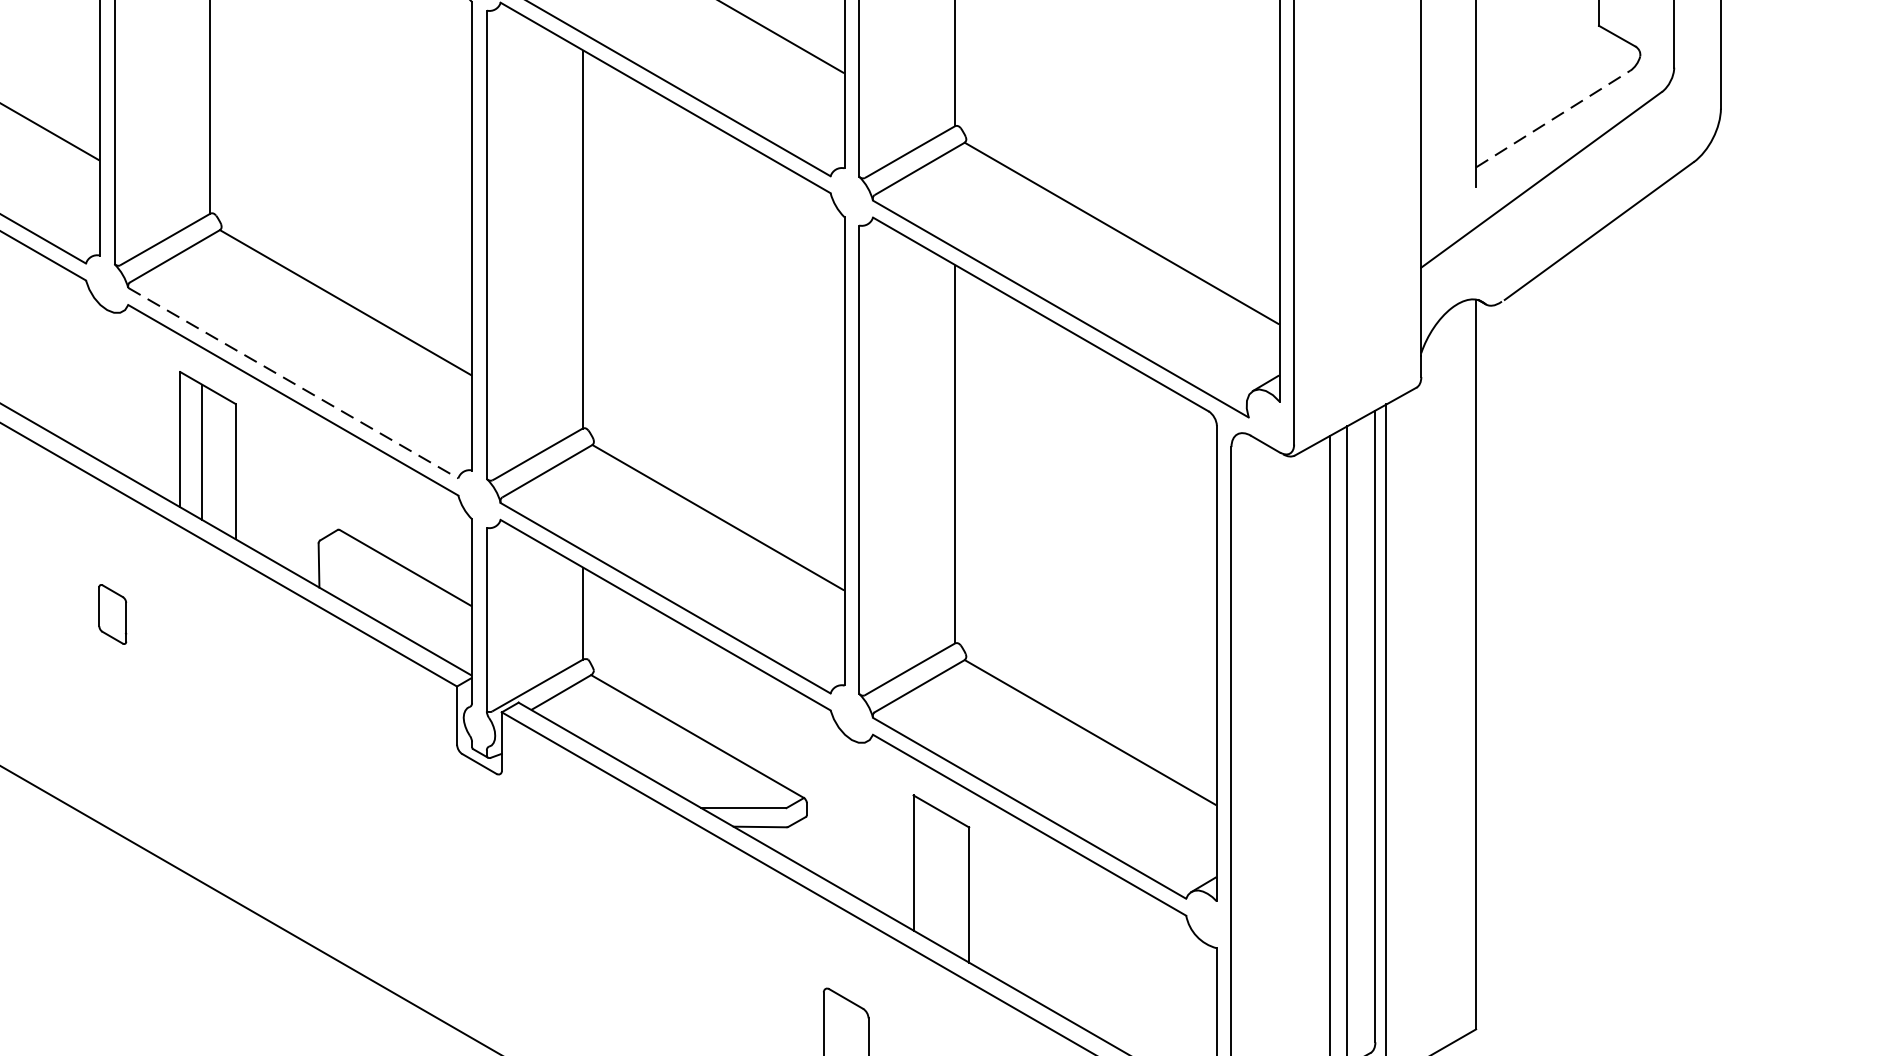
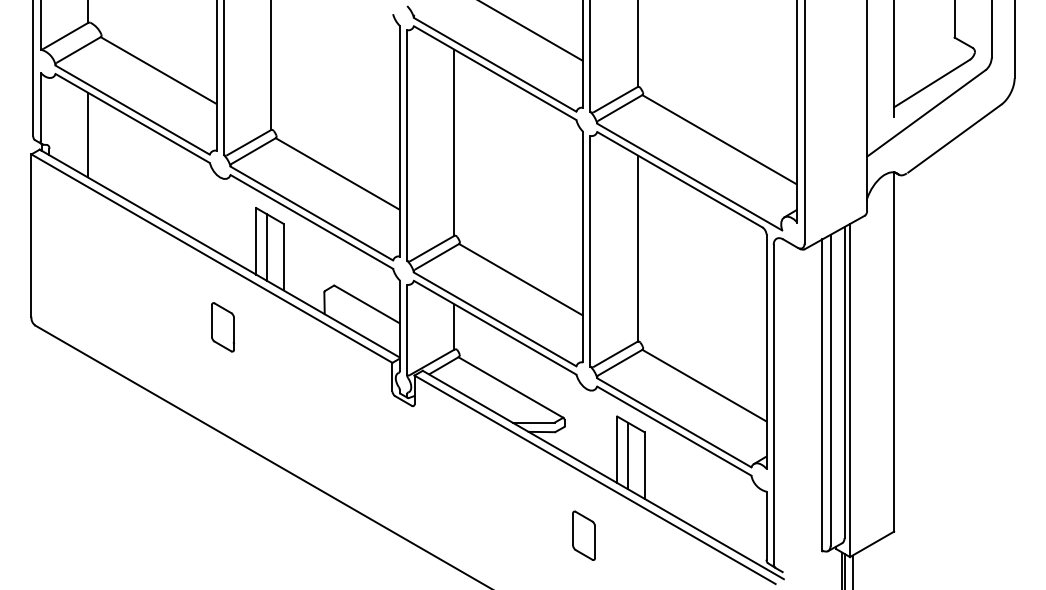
line: (1554, 118) -> (932, 83), dashed -> solid
line: (292, 383) -> (311, 213), dashed -> solid
part: (111, 614) -> (222, 327), size x1.67
line: (936, 874) -> (628, 455), added

